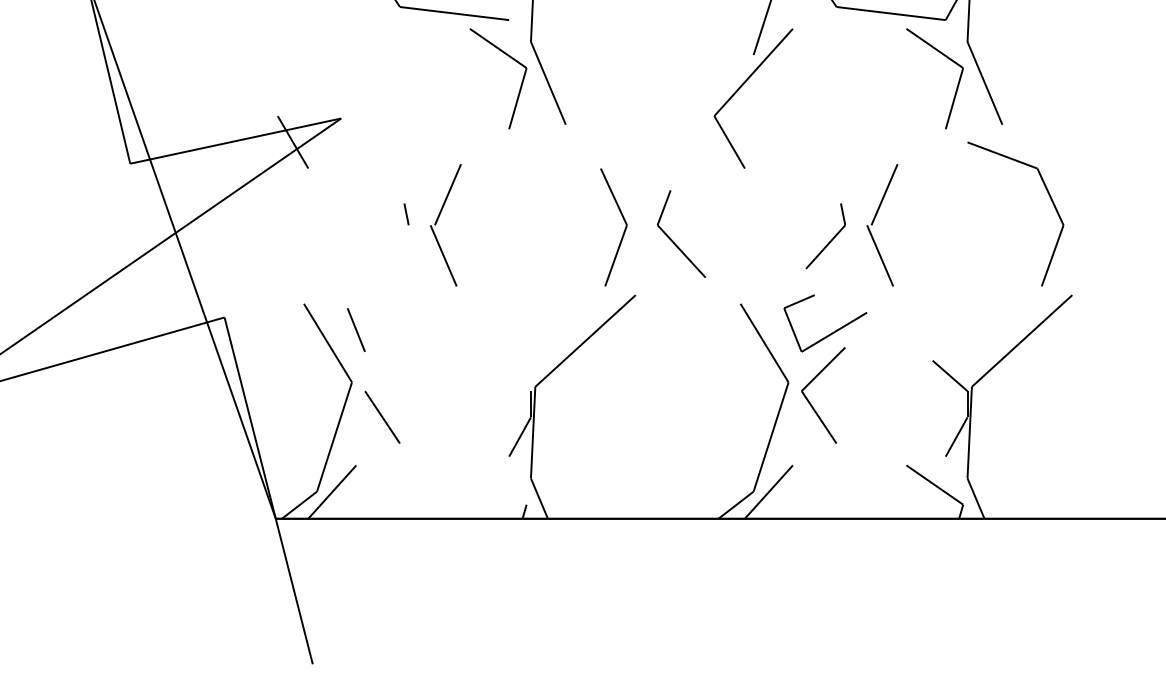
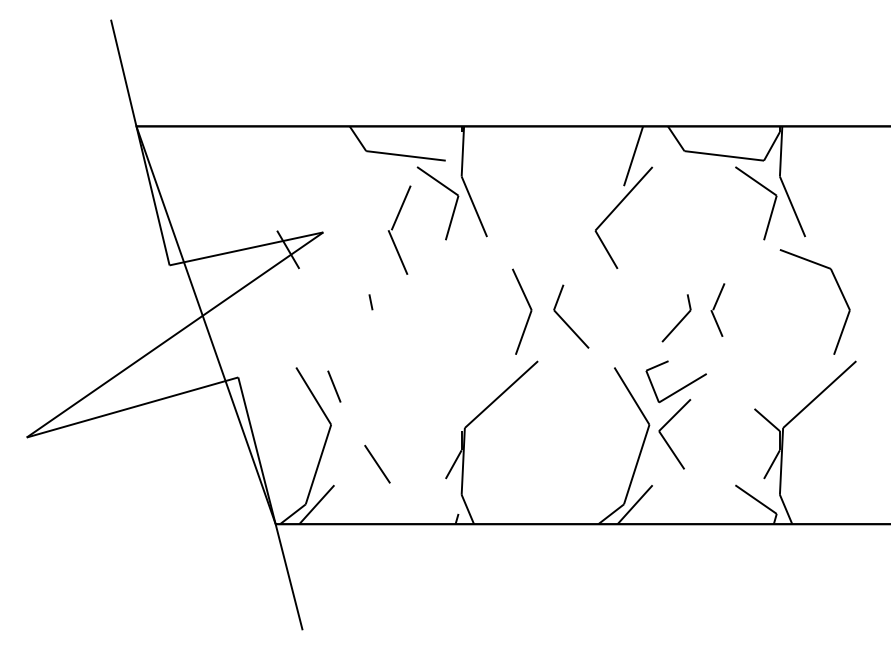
part: (445, 224) -> (399, 229), moved
part: (881, 224) -> (717, 309), size x0.6
line: (382, 416) -> (377, 463), moved

